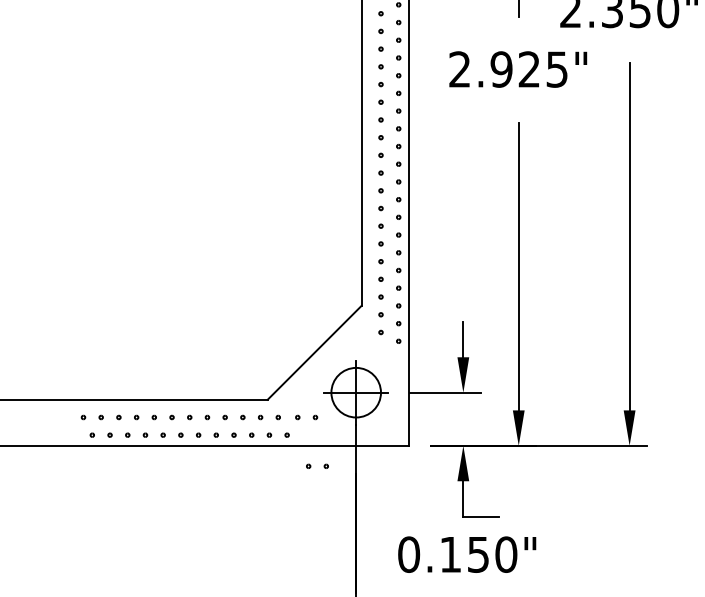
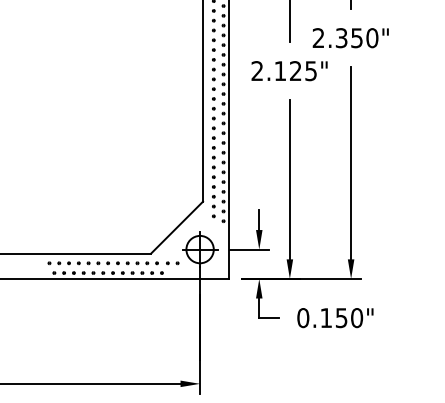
text: (501, 70) -> (280, 71), 2.925" -> 2.125"
part: (317, 466) -> (178, 290), removed
text: (467, 555) -> (335, 318), moved

